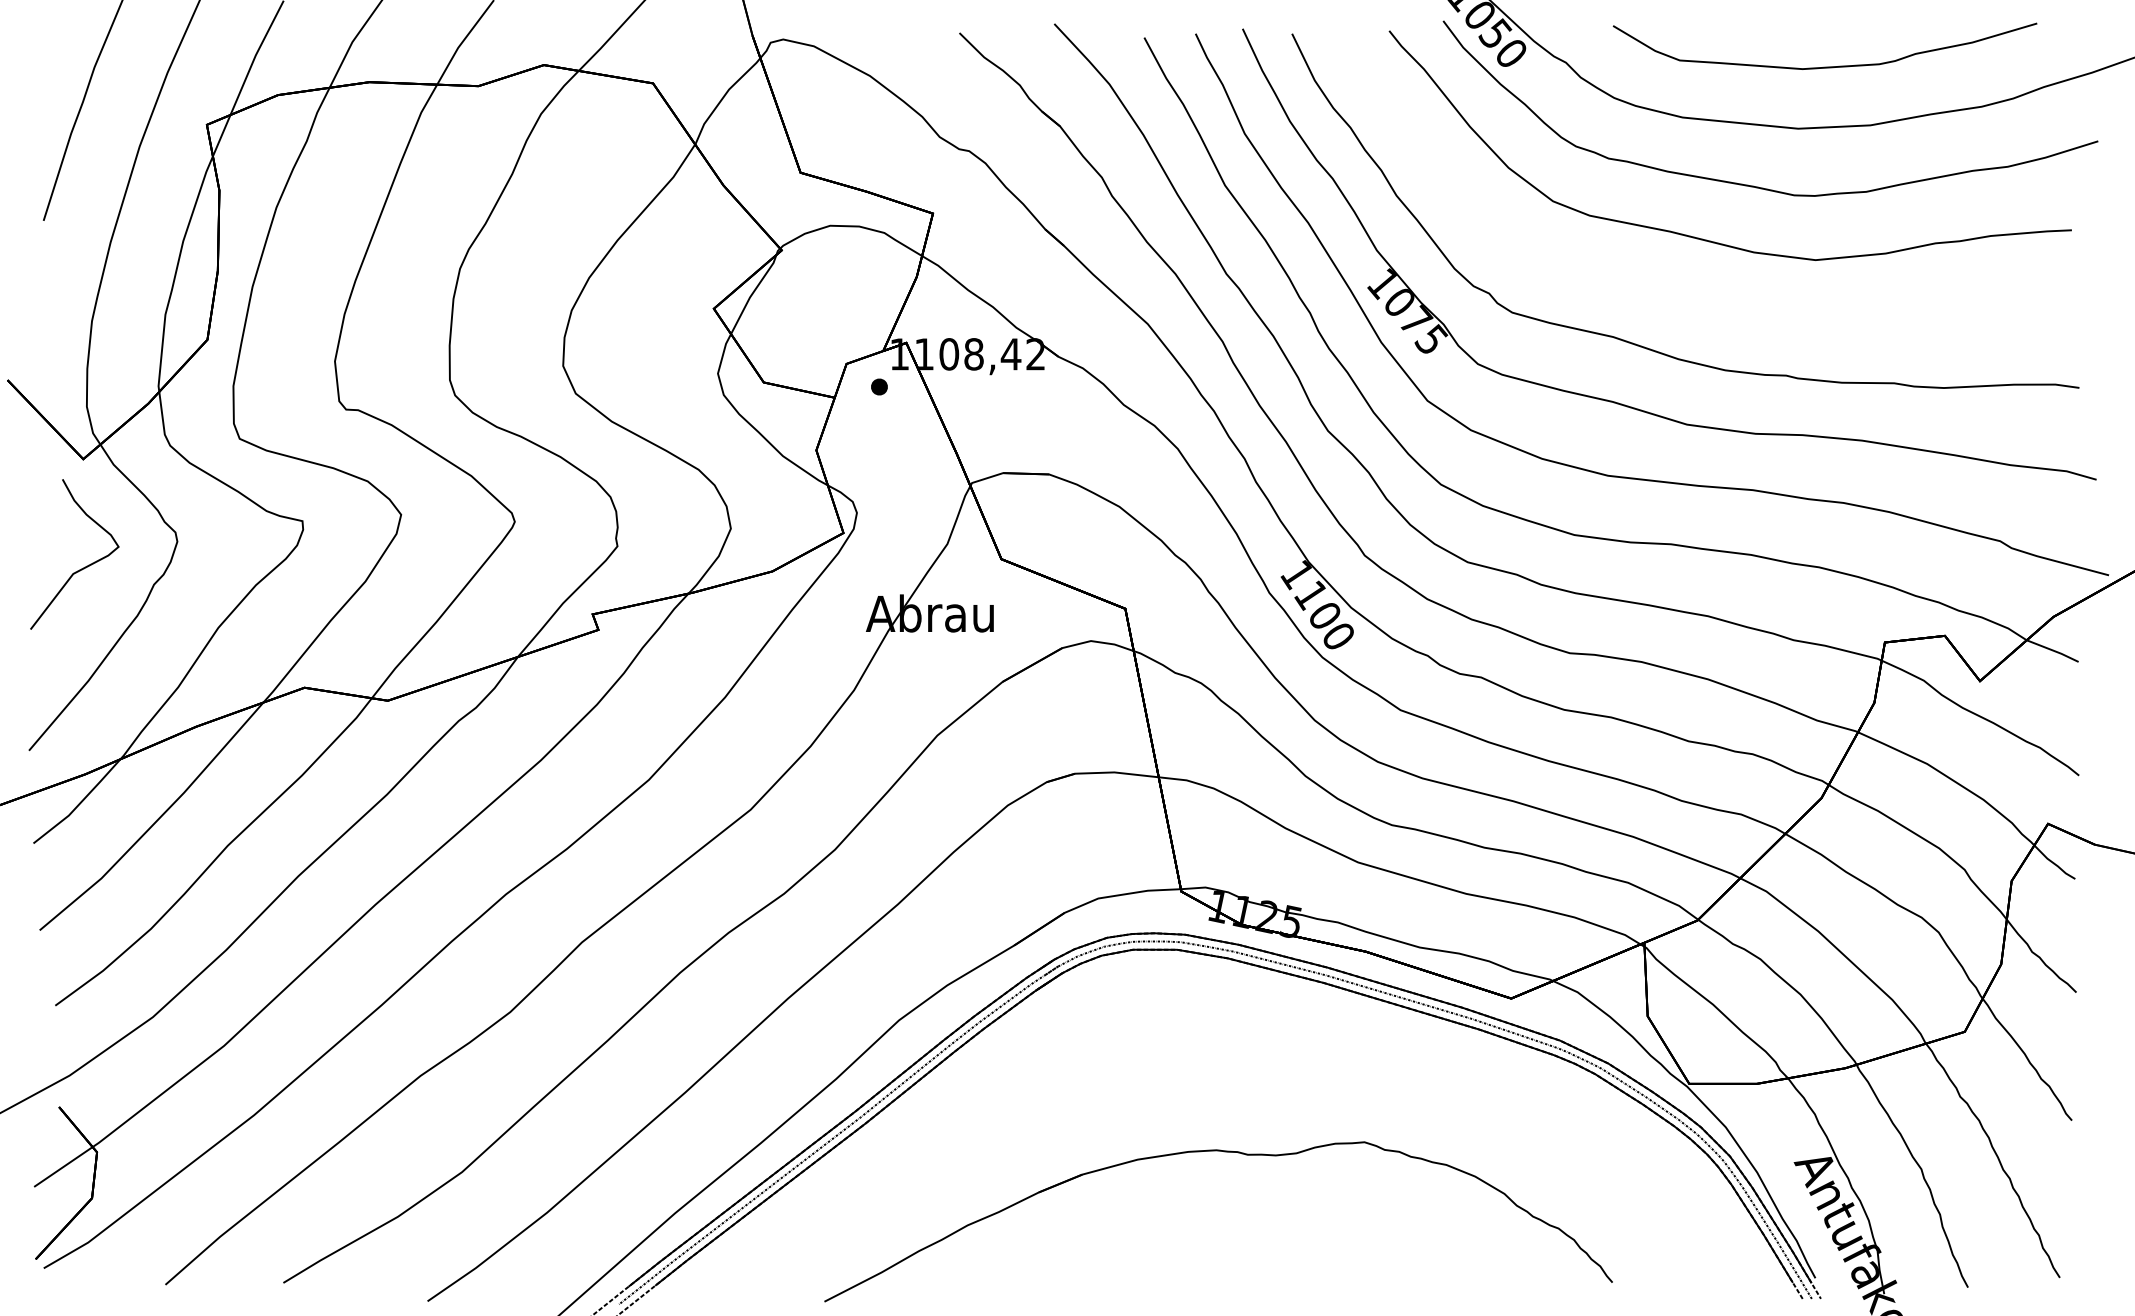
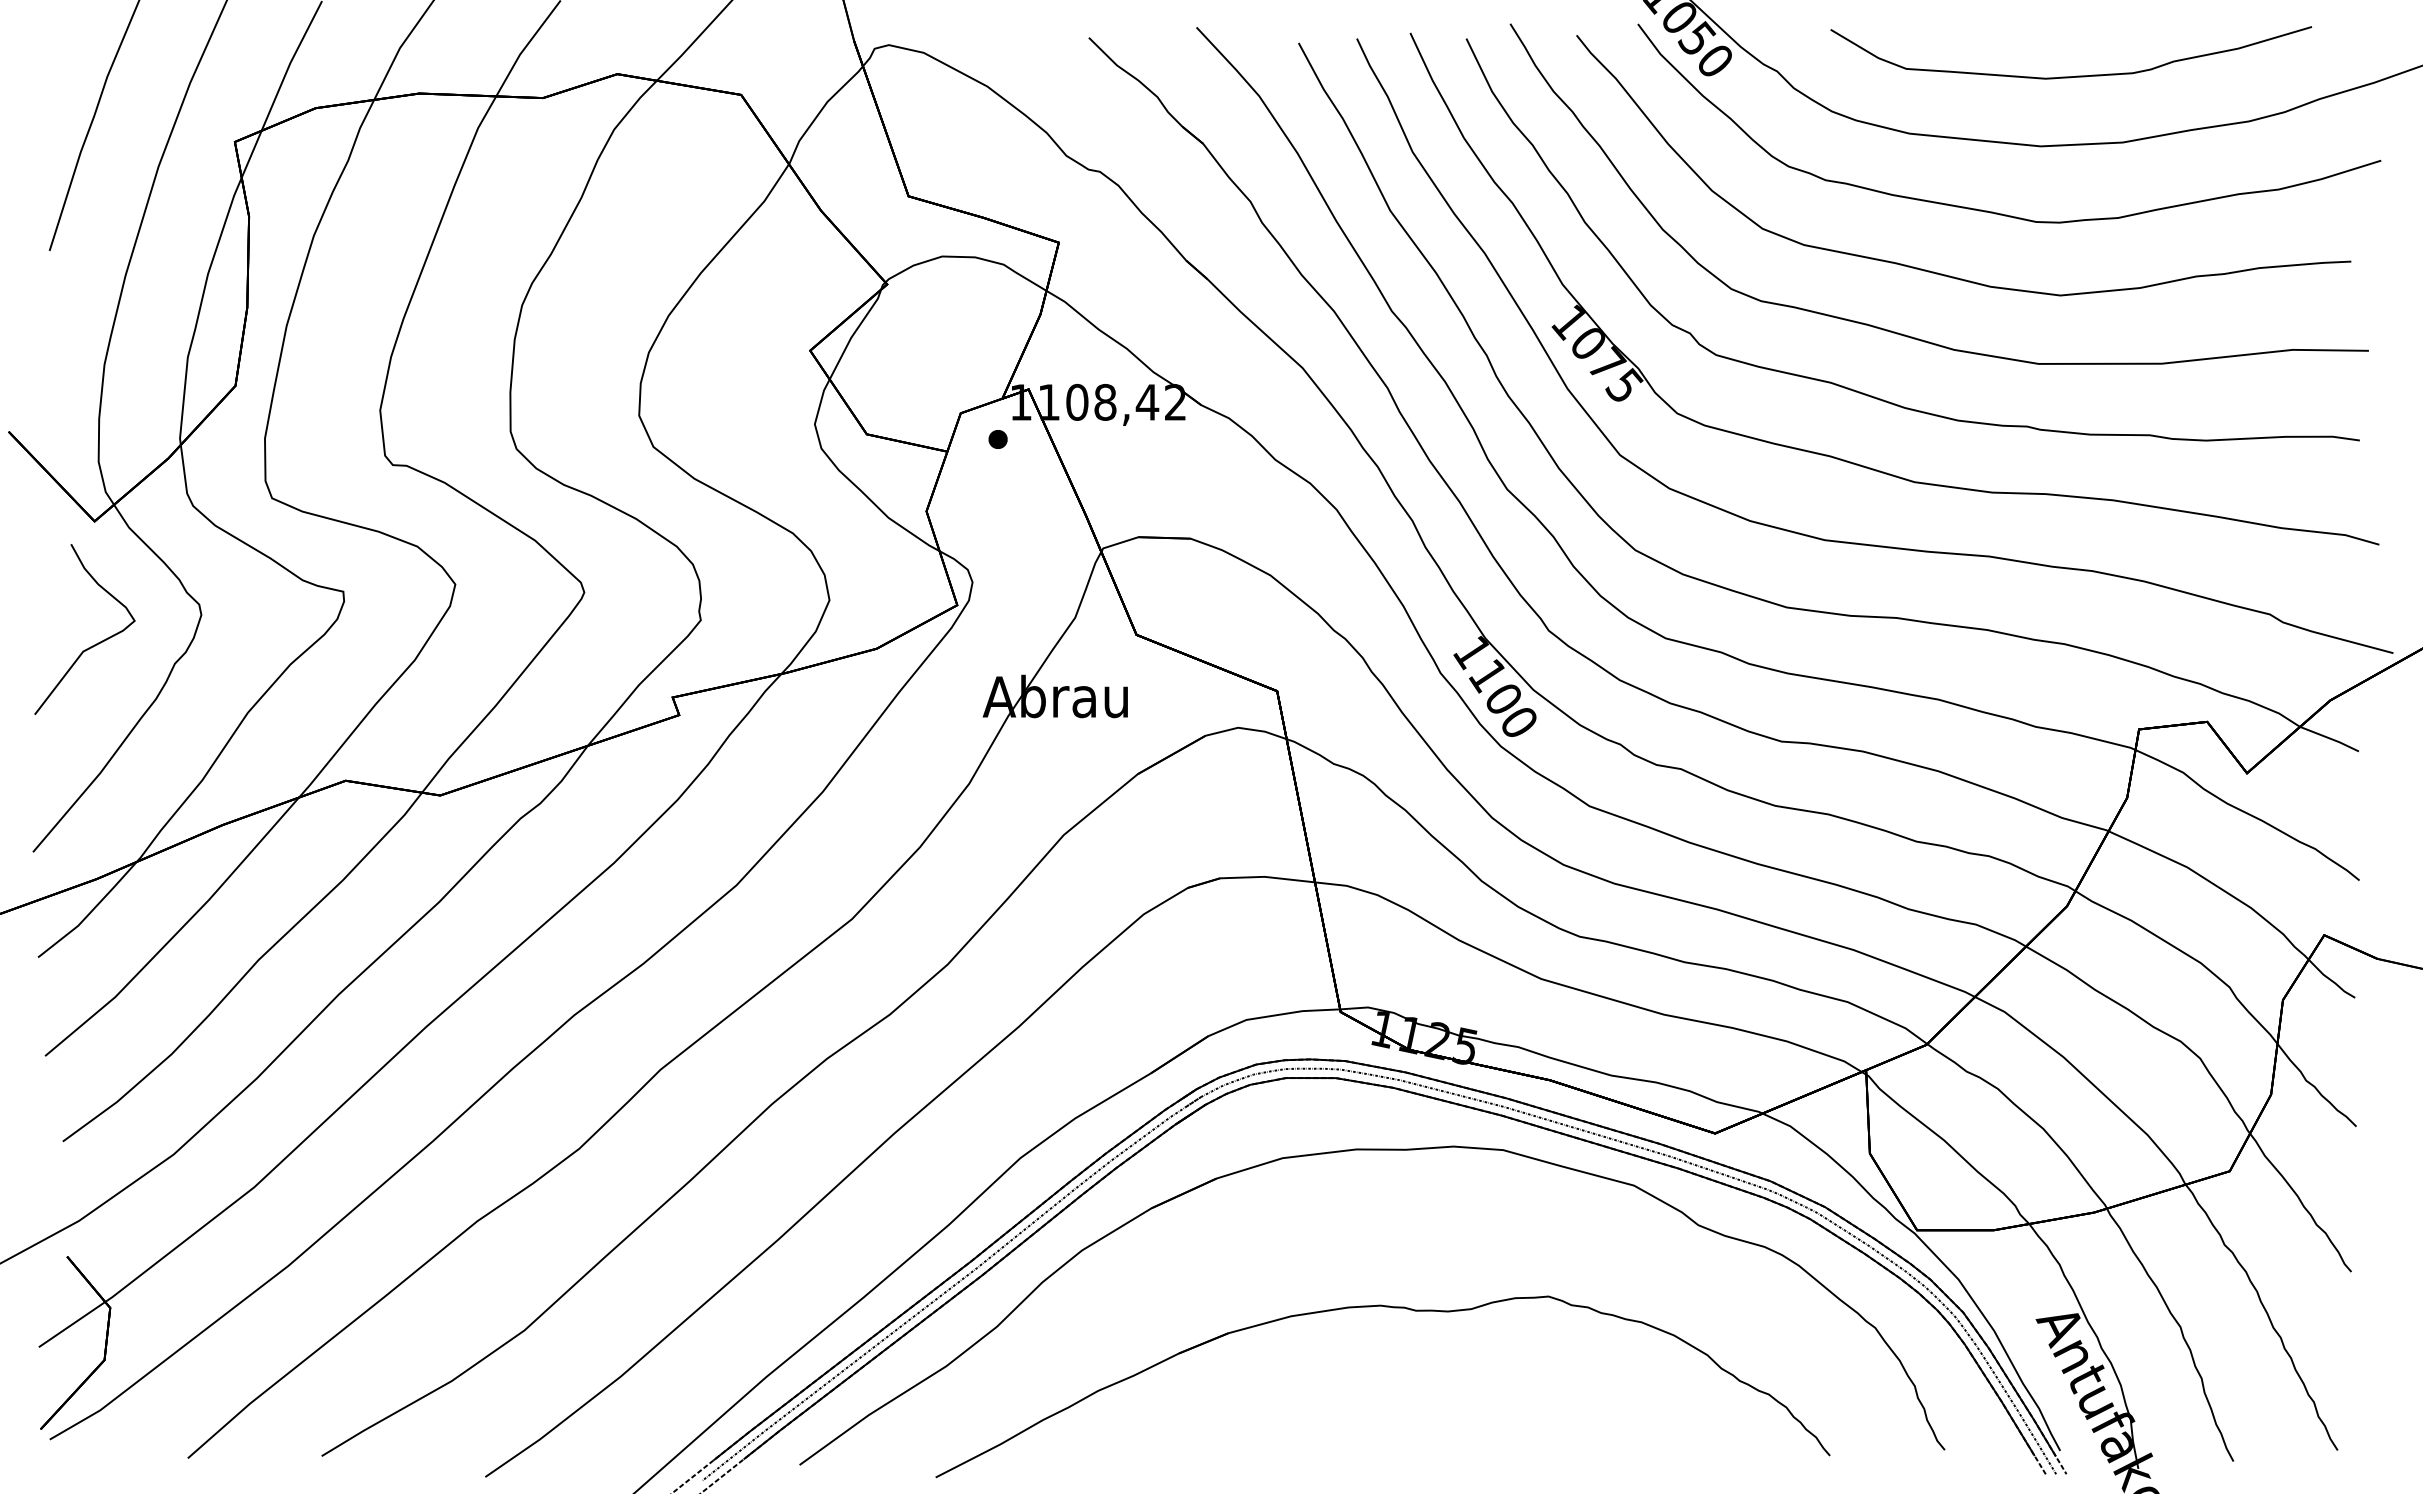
part: (1672, 292) -> (1898, 332), added
part: (1209, 1013) -> (1372, 1150), added

